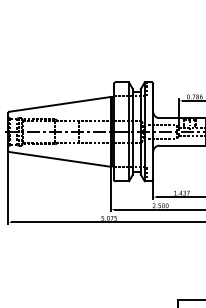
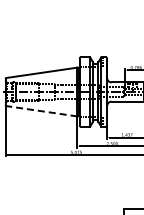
line: (60, 159) -> (42, 111), solid -> dashed

